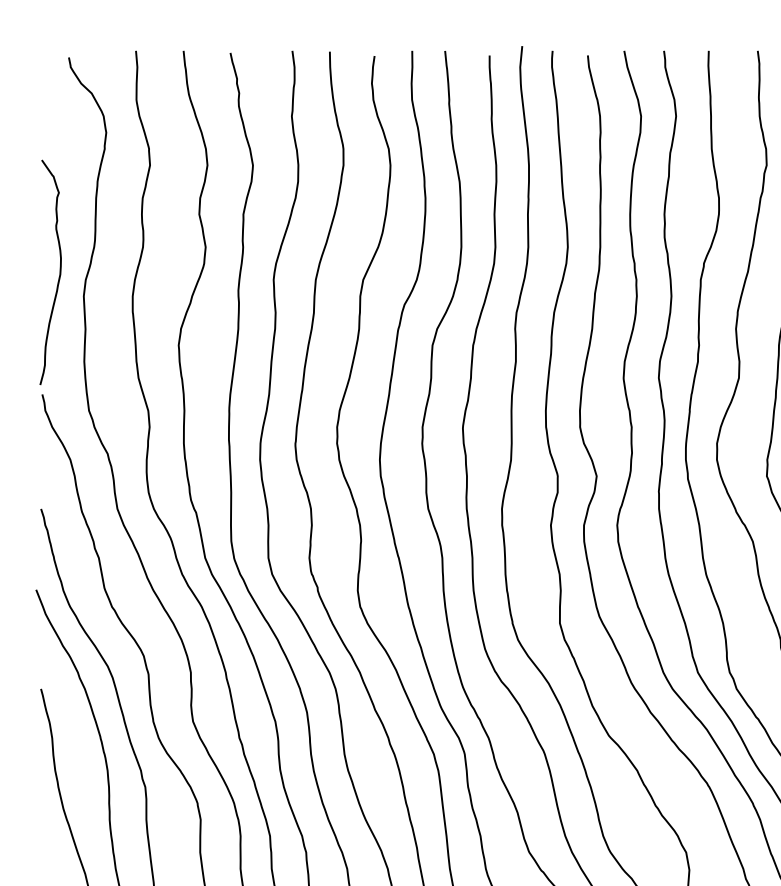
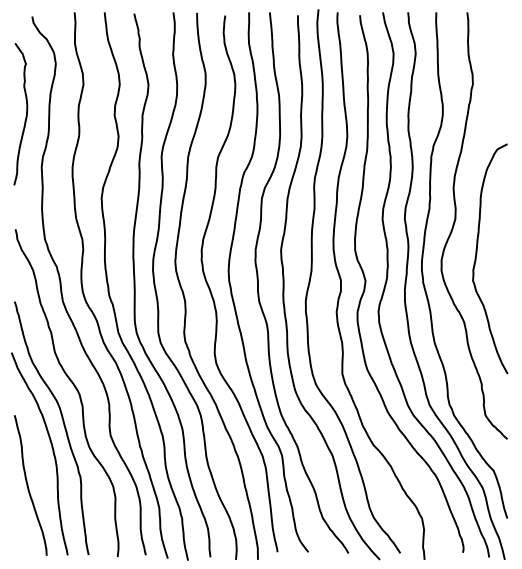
curve: (58, 275) -> (25, 116), moved

